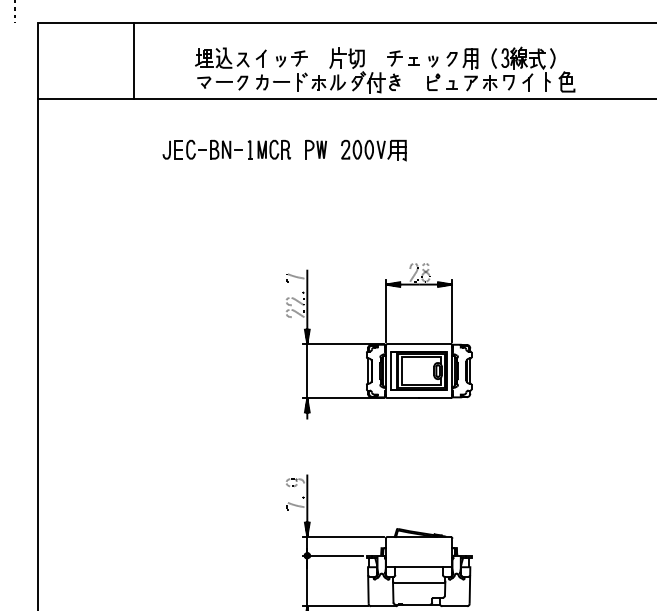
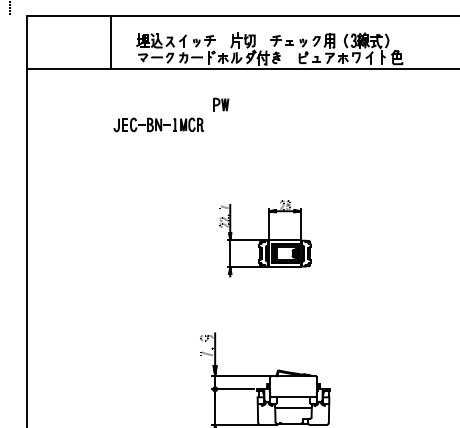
line: (133, 60) -> (110, 42), moved
part: (226, 149) -> (158, 124), moved
part: (373, 150) -> (261, 105), removed
part: (379, 340) -> (265, 238), size x0.7

